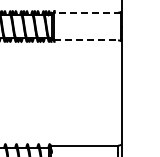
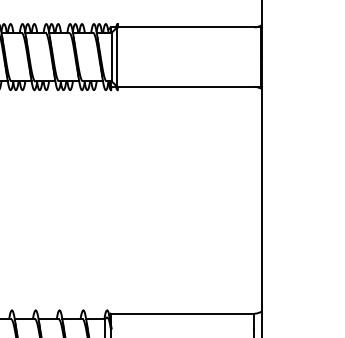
line: (87, 12) -> (188, 26), dashed -> solid
line: (88, 40) -> (190, 87), dashed -> solid

